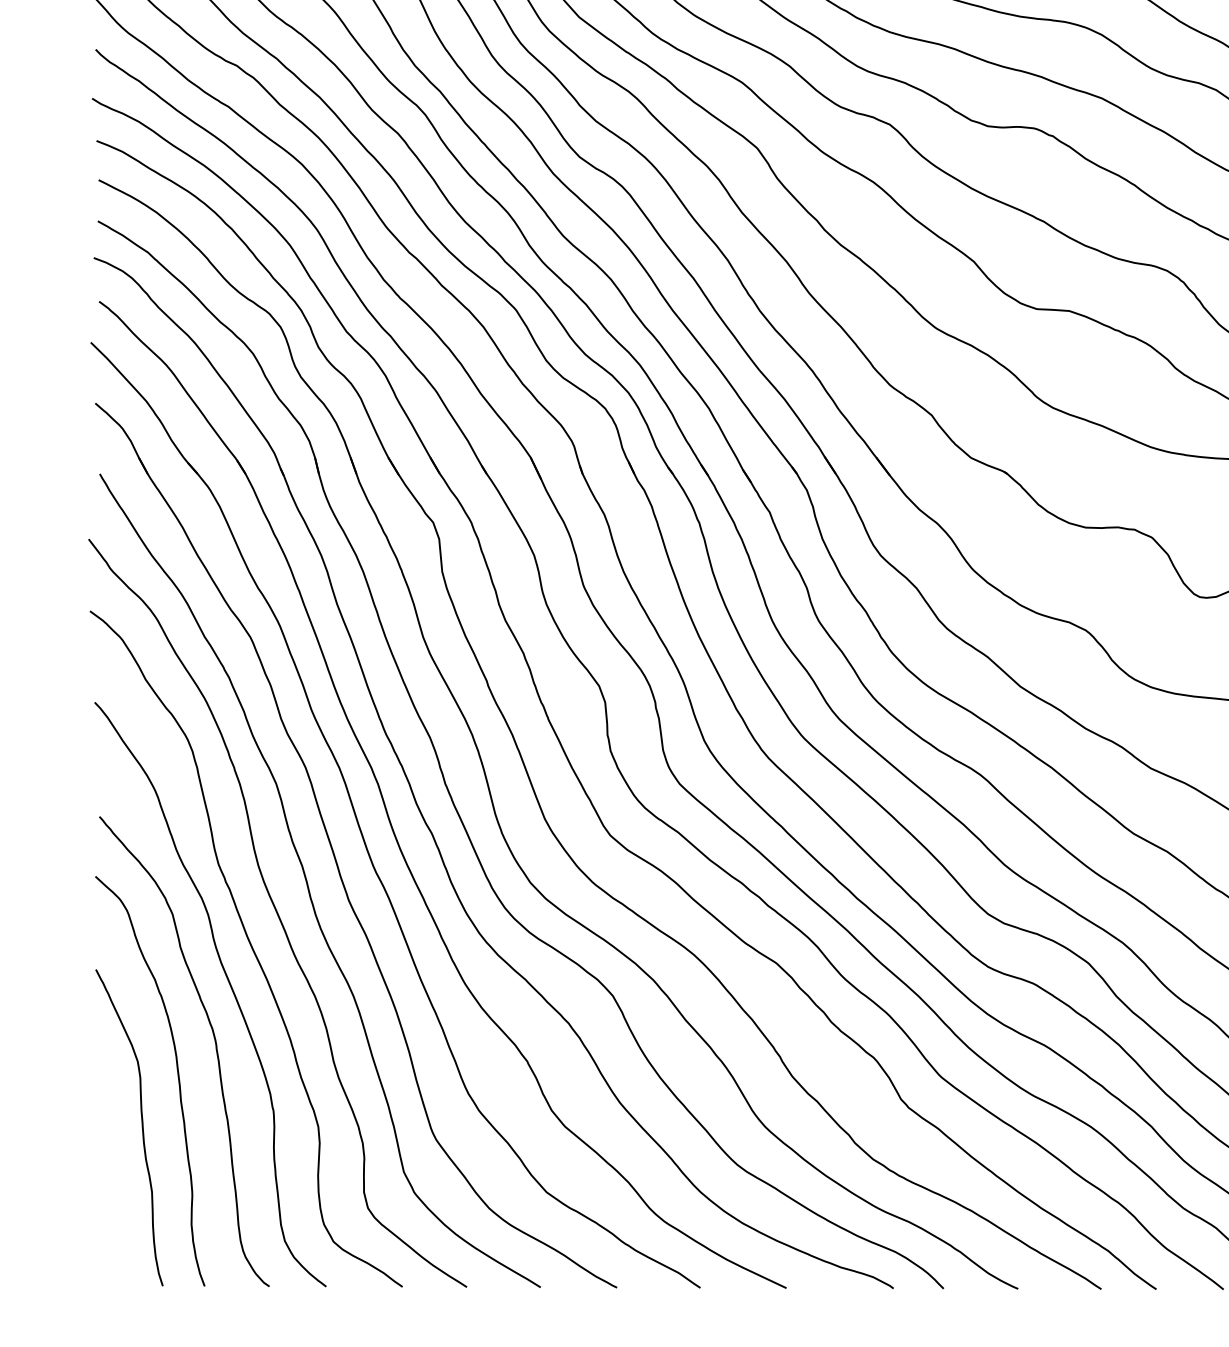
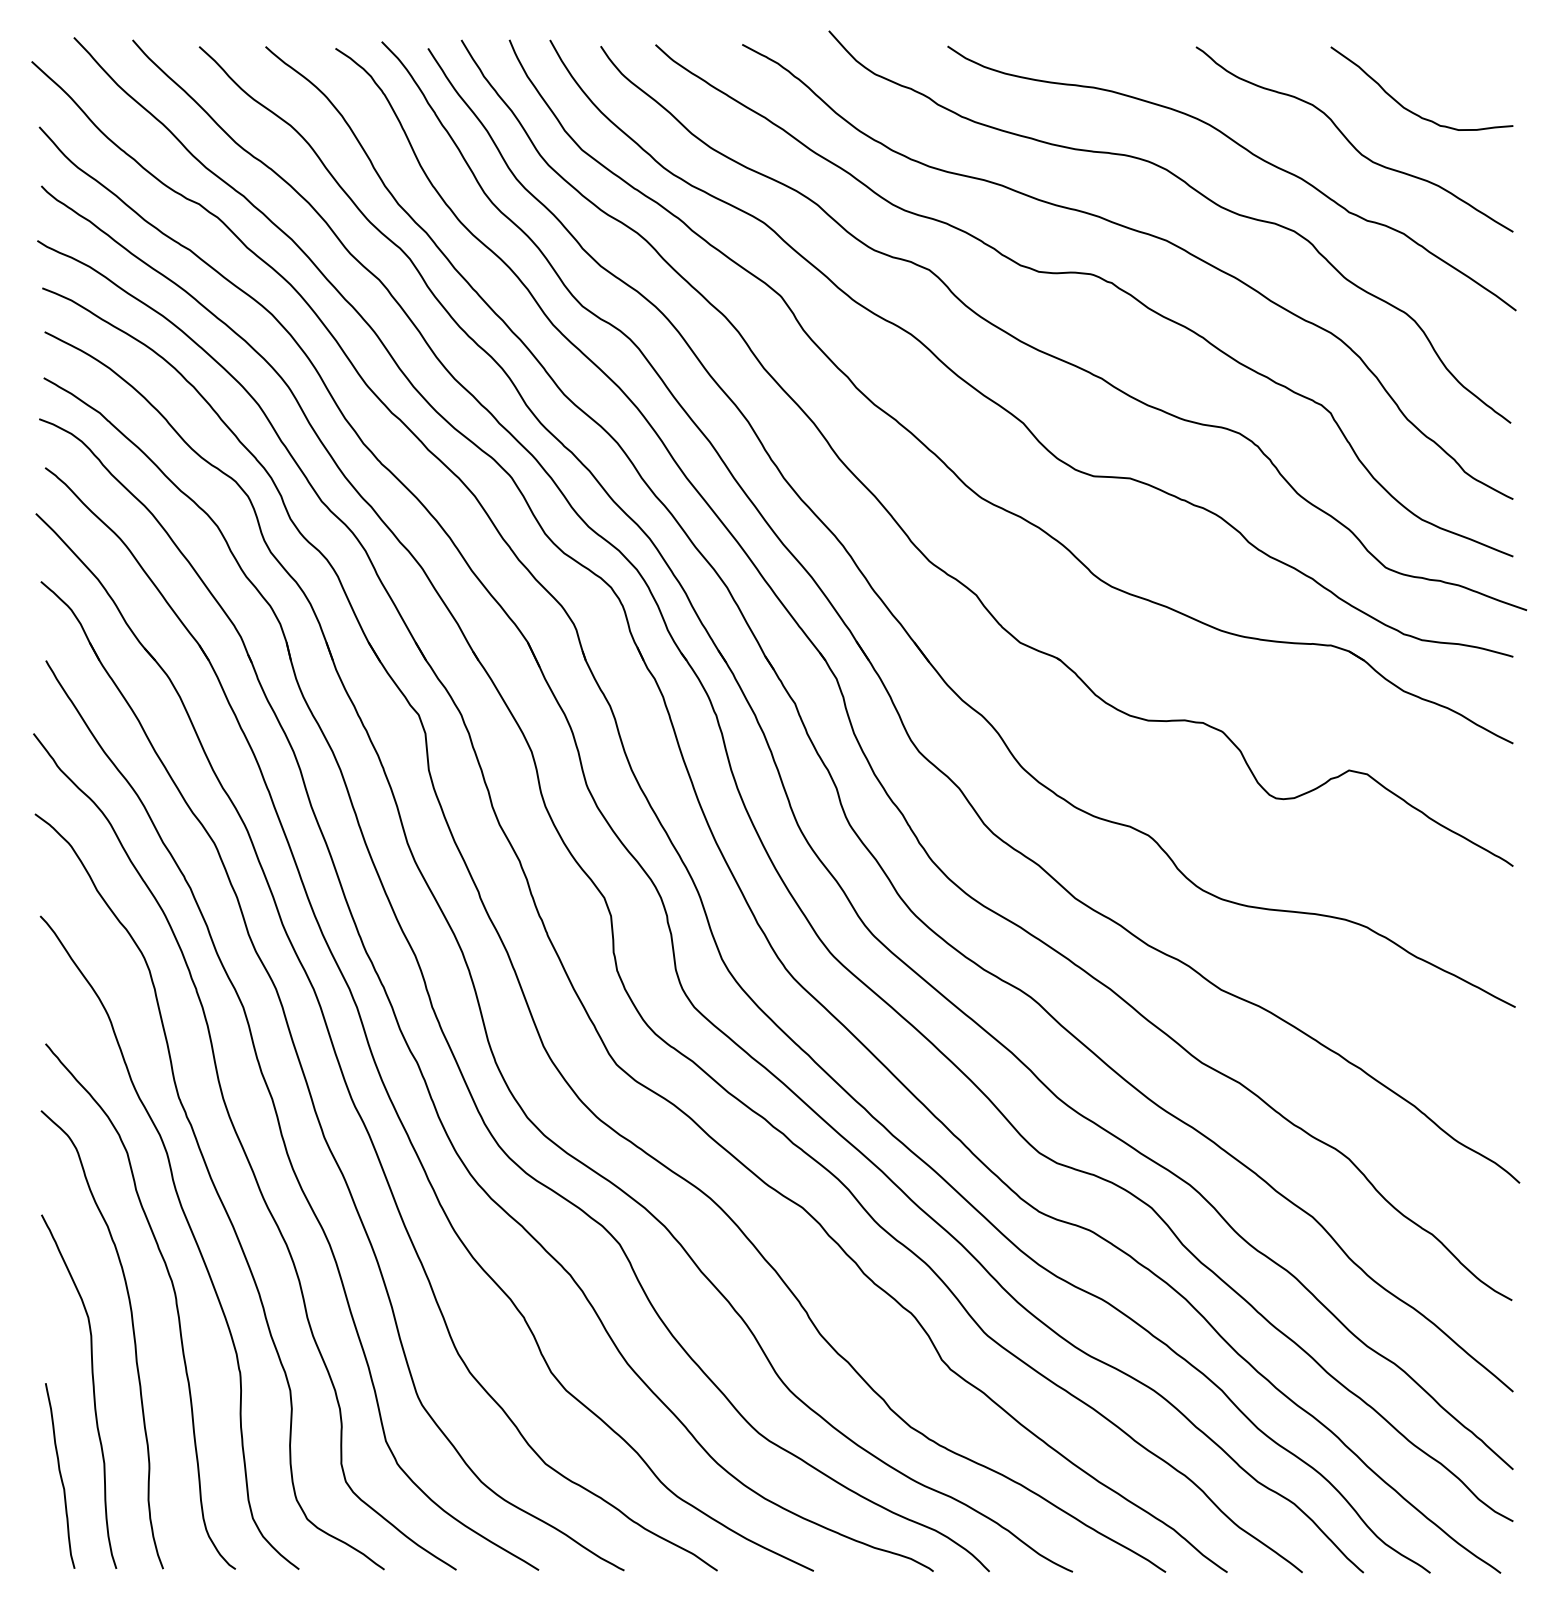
curve: (112, 1202) -> (60, 1475), added

